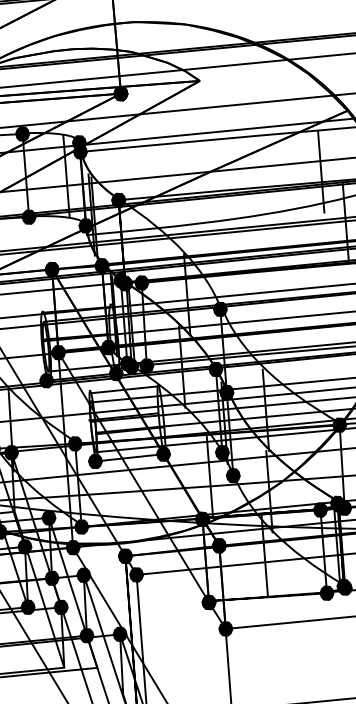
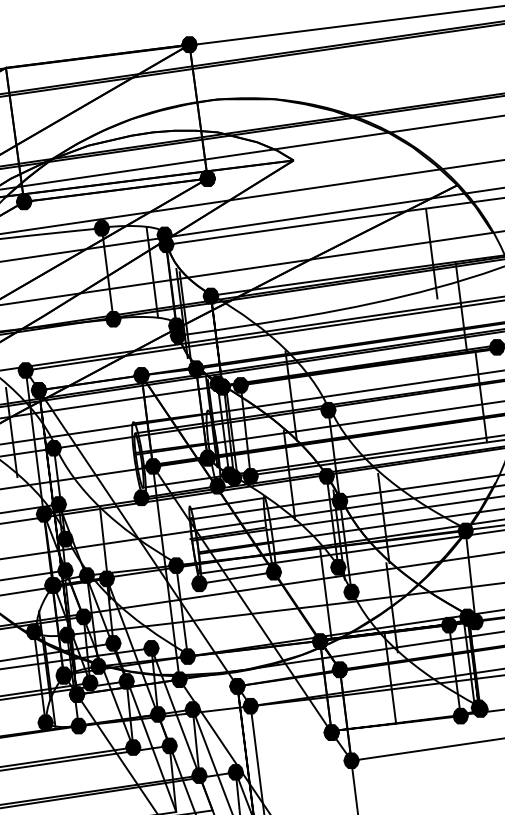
fill: (86, 234) -> (177, 335), added
fill: (14, 511) -> (113, 643), added

